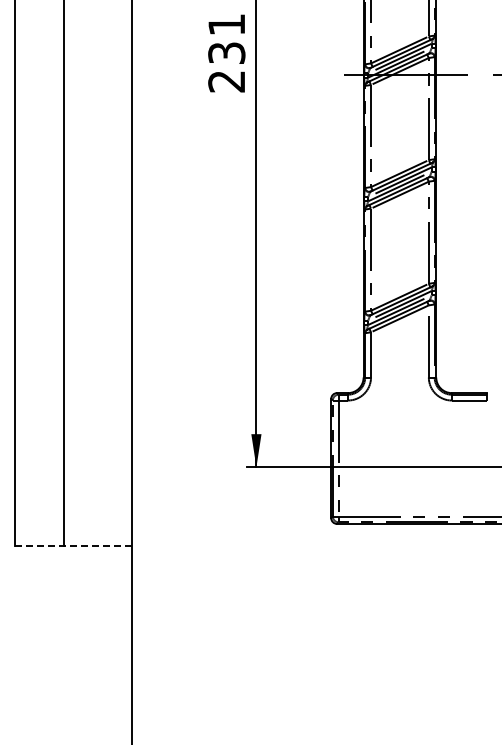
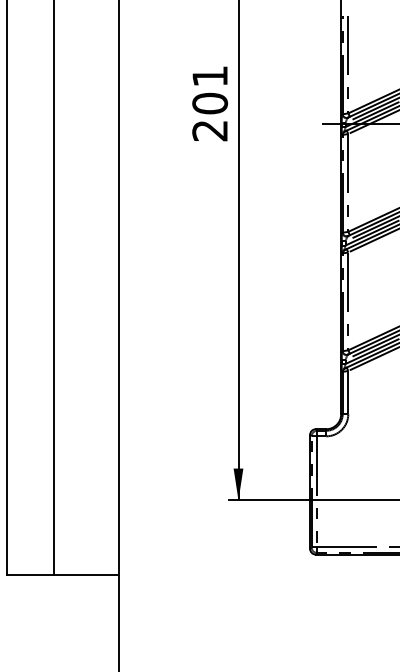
text: (226, 53) -> (209, 103), 231 -> 201
line: (73, 545) -> (63, 575), dashed -> solid

